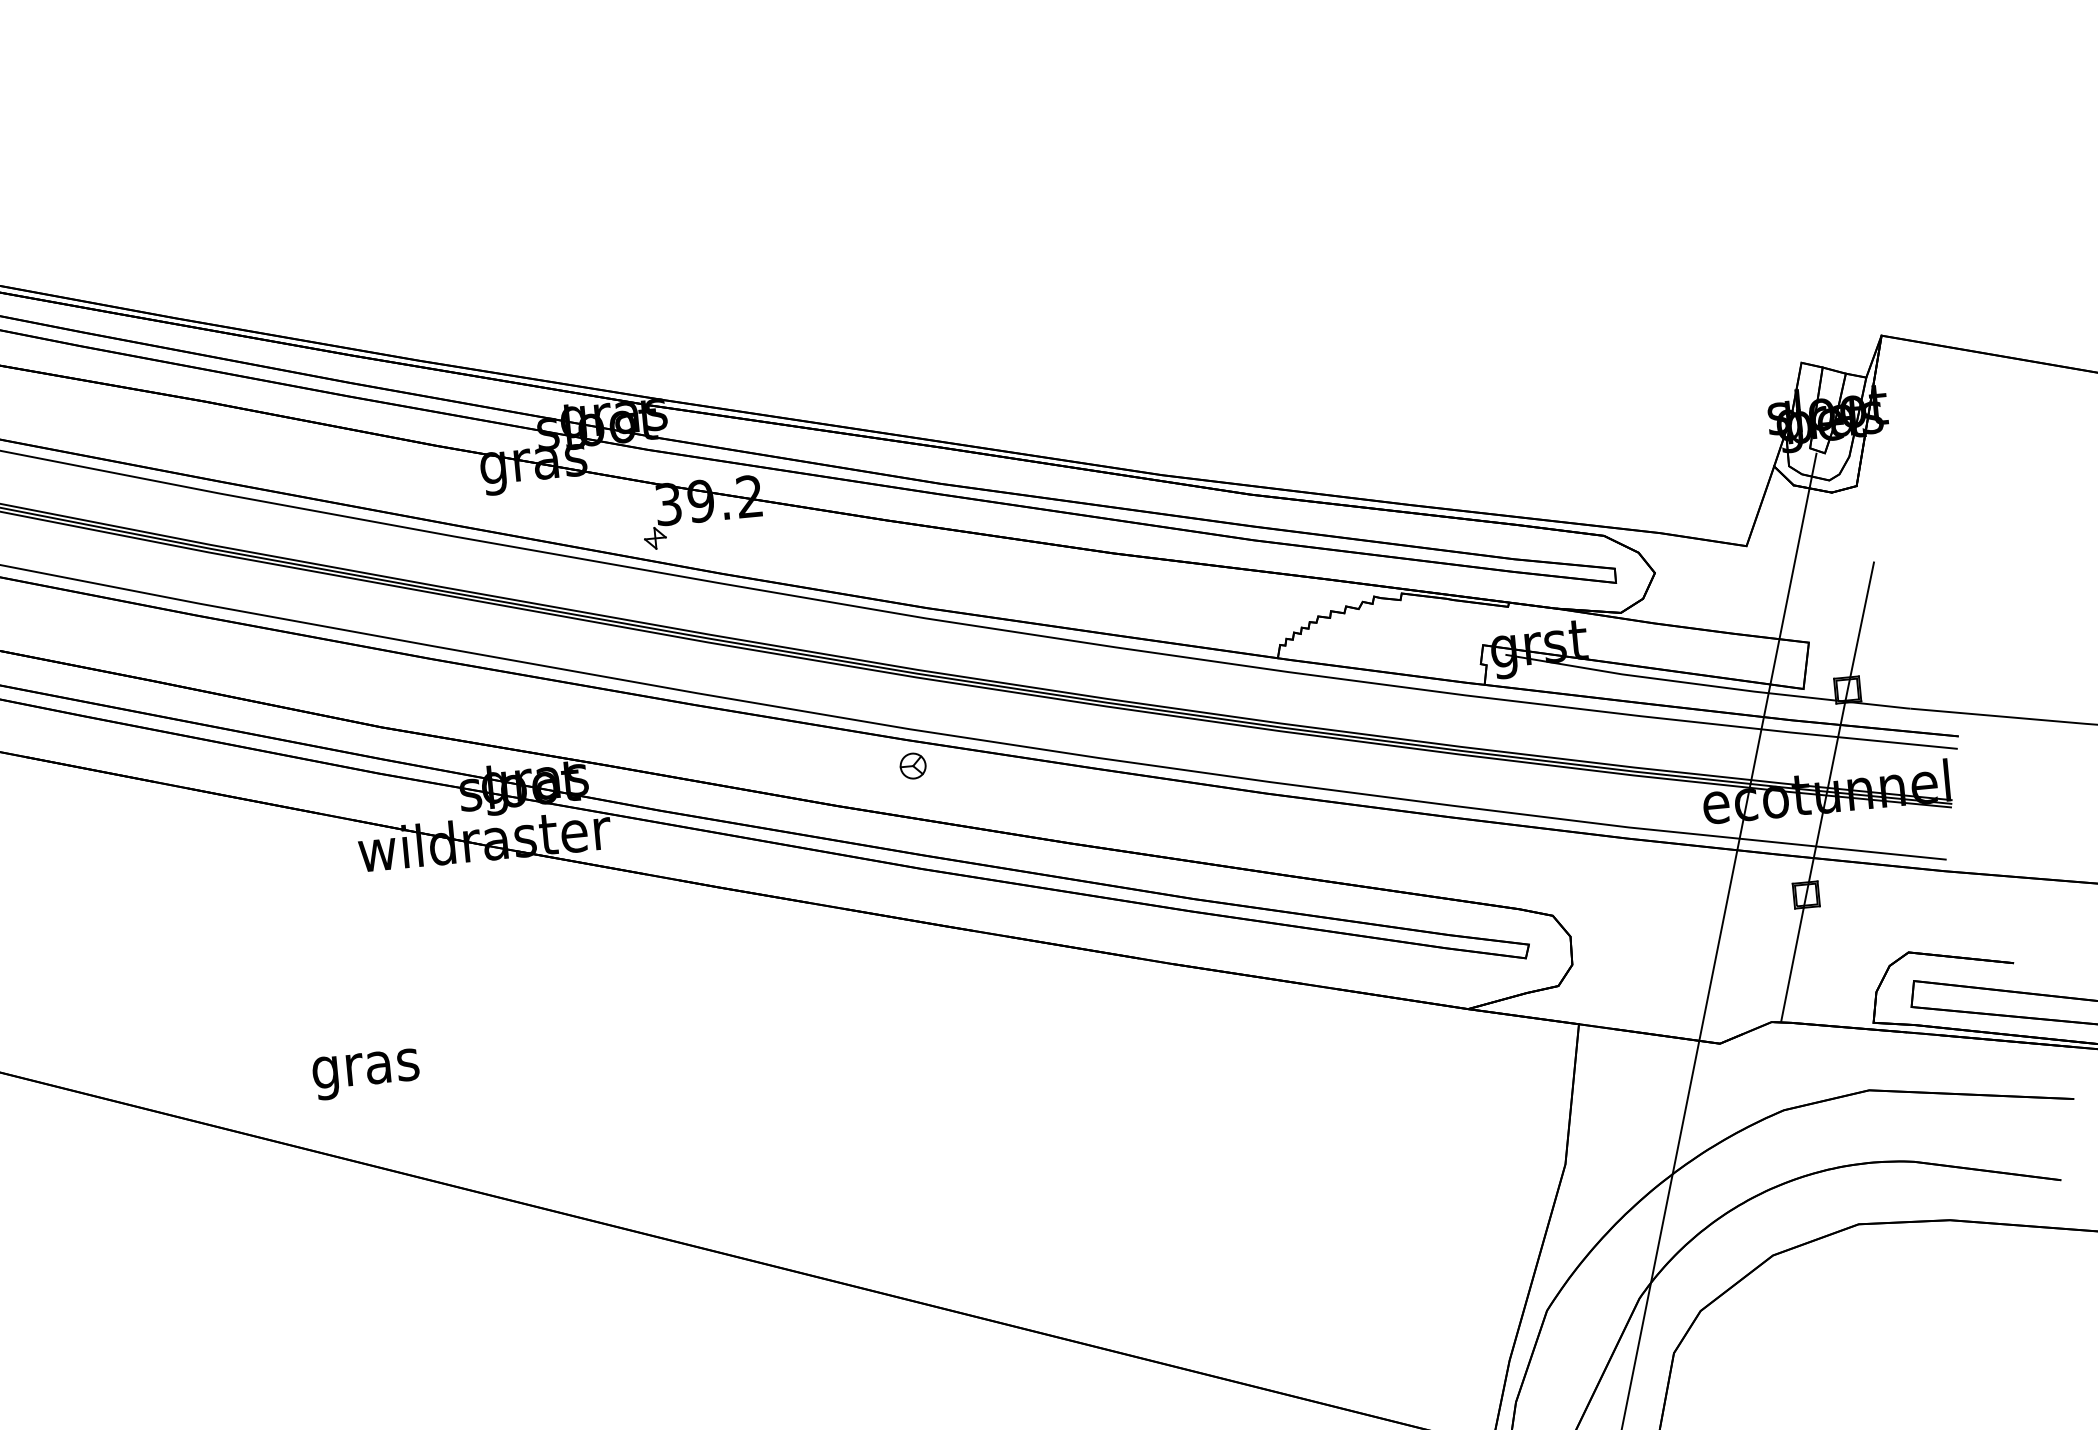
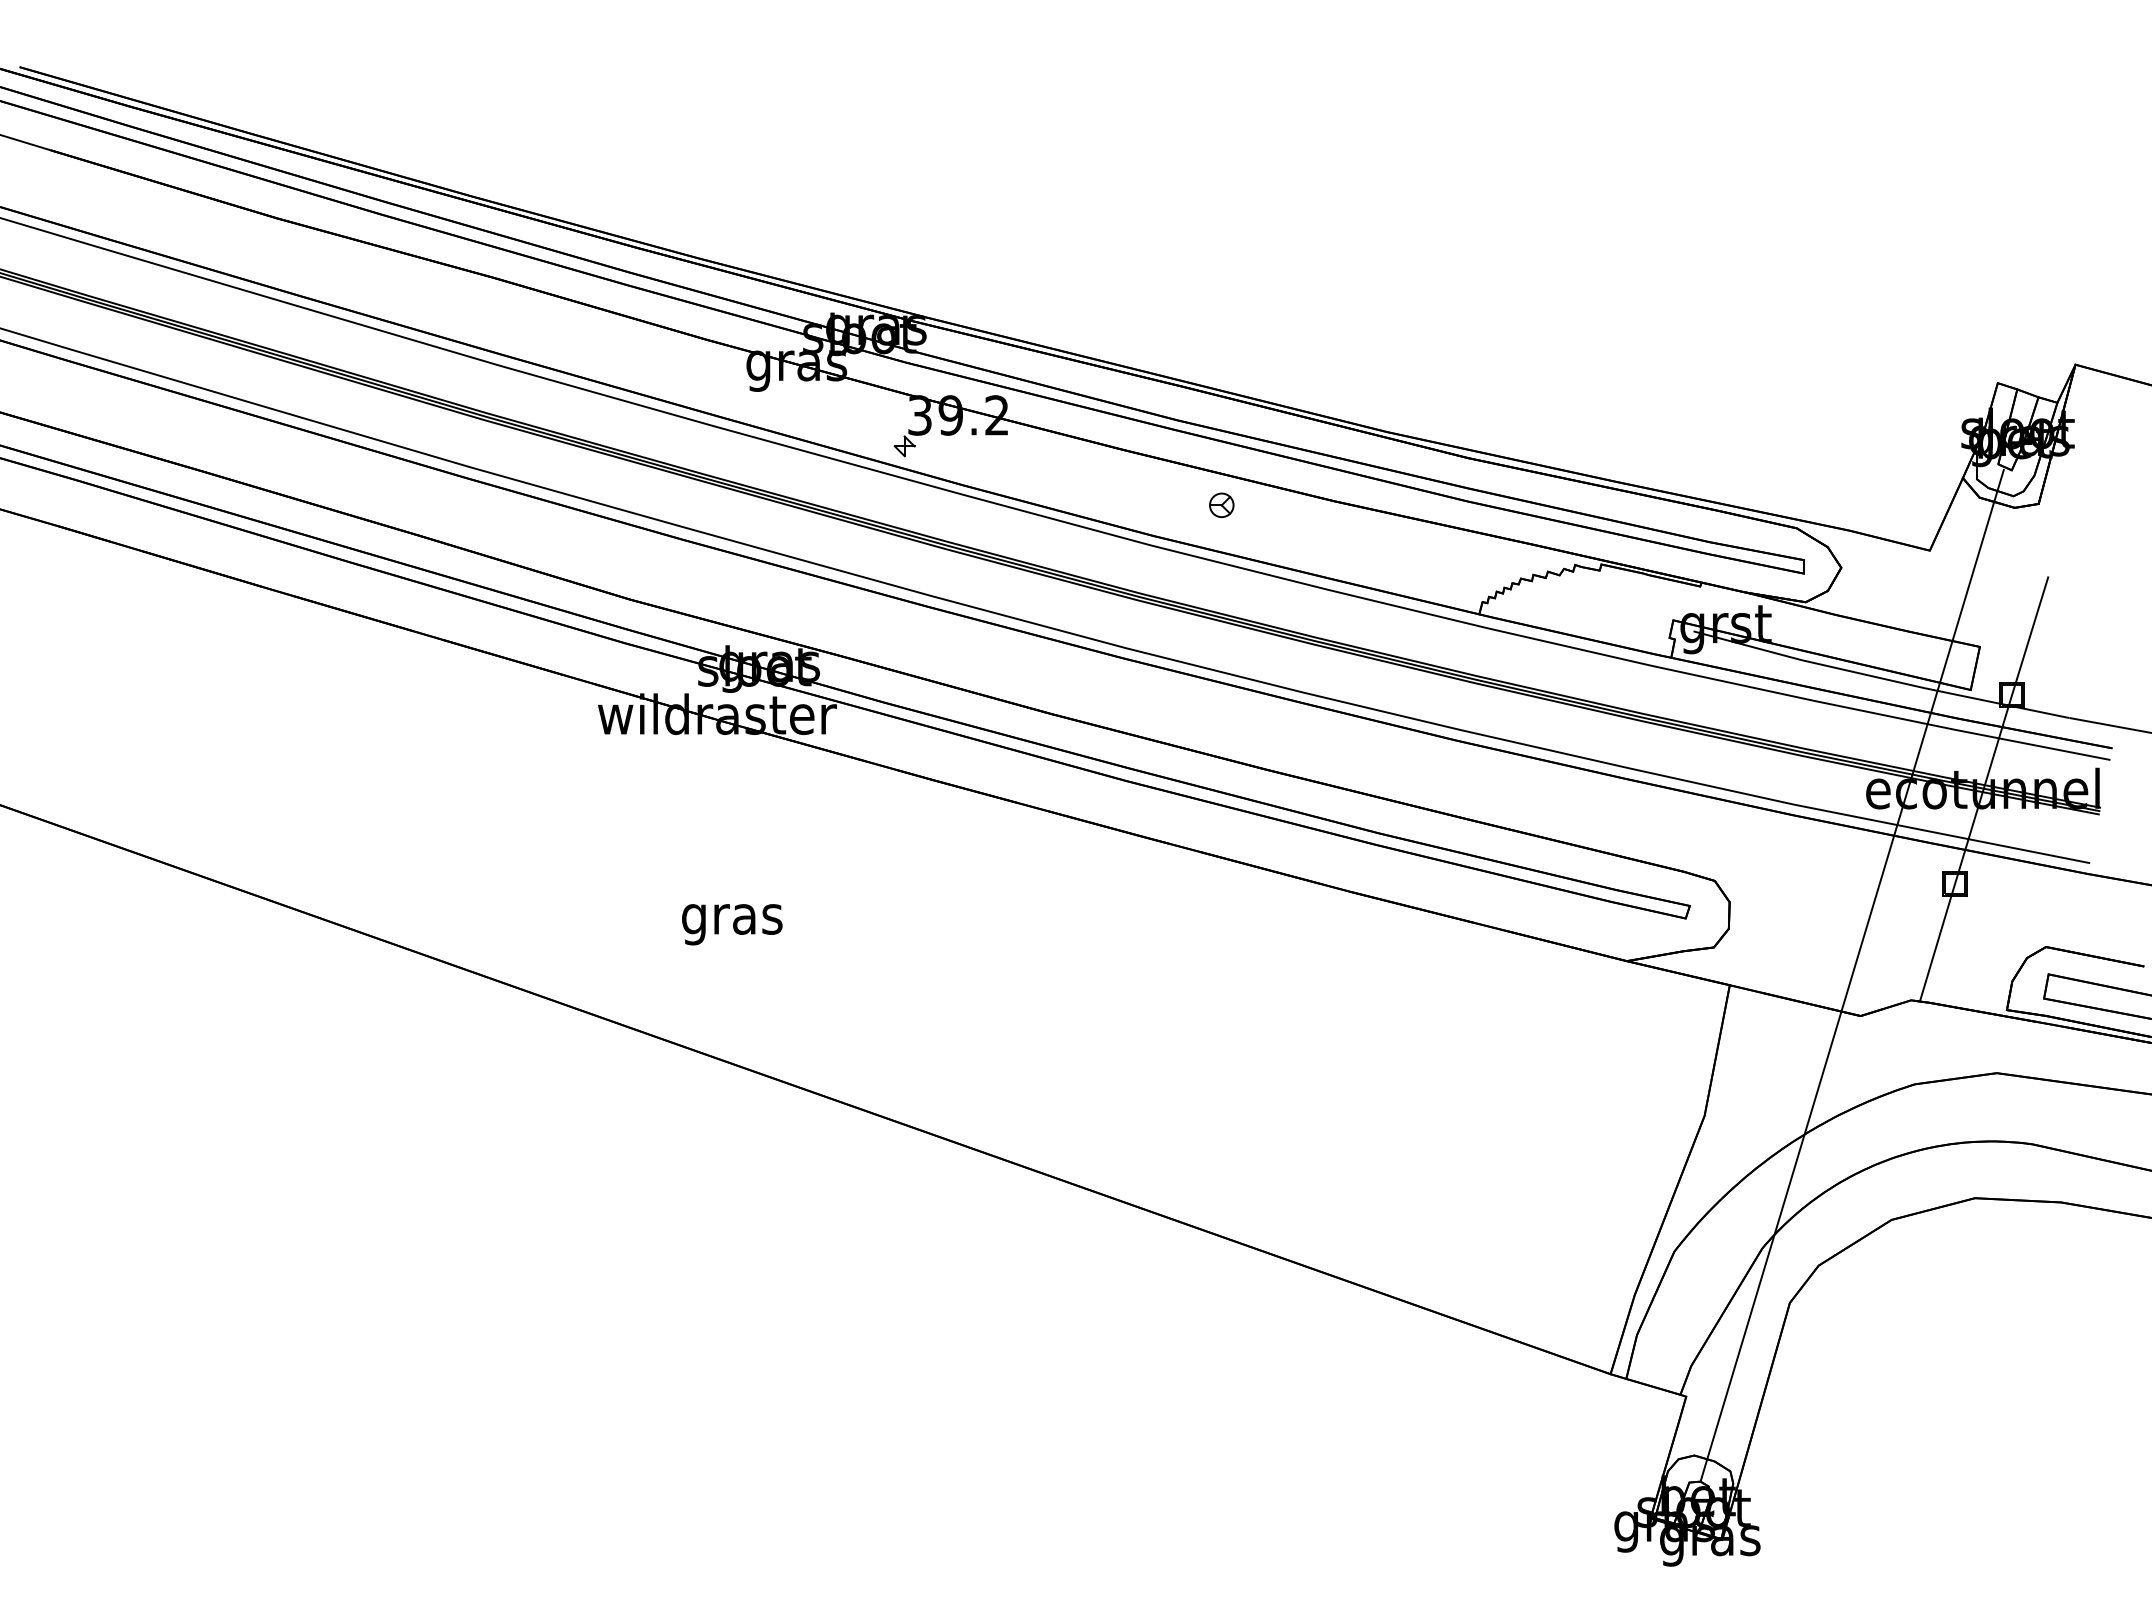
part: (912, 765) -> (1221, 504), moved
text: (366, 1074) -> (732, 924), moved

